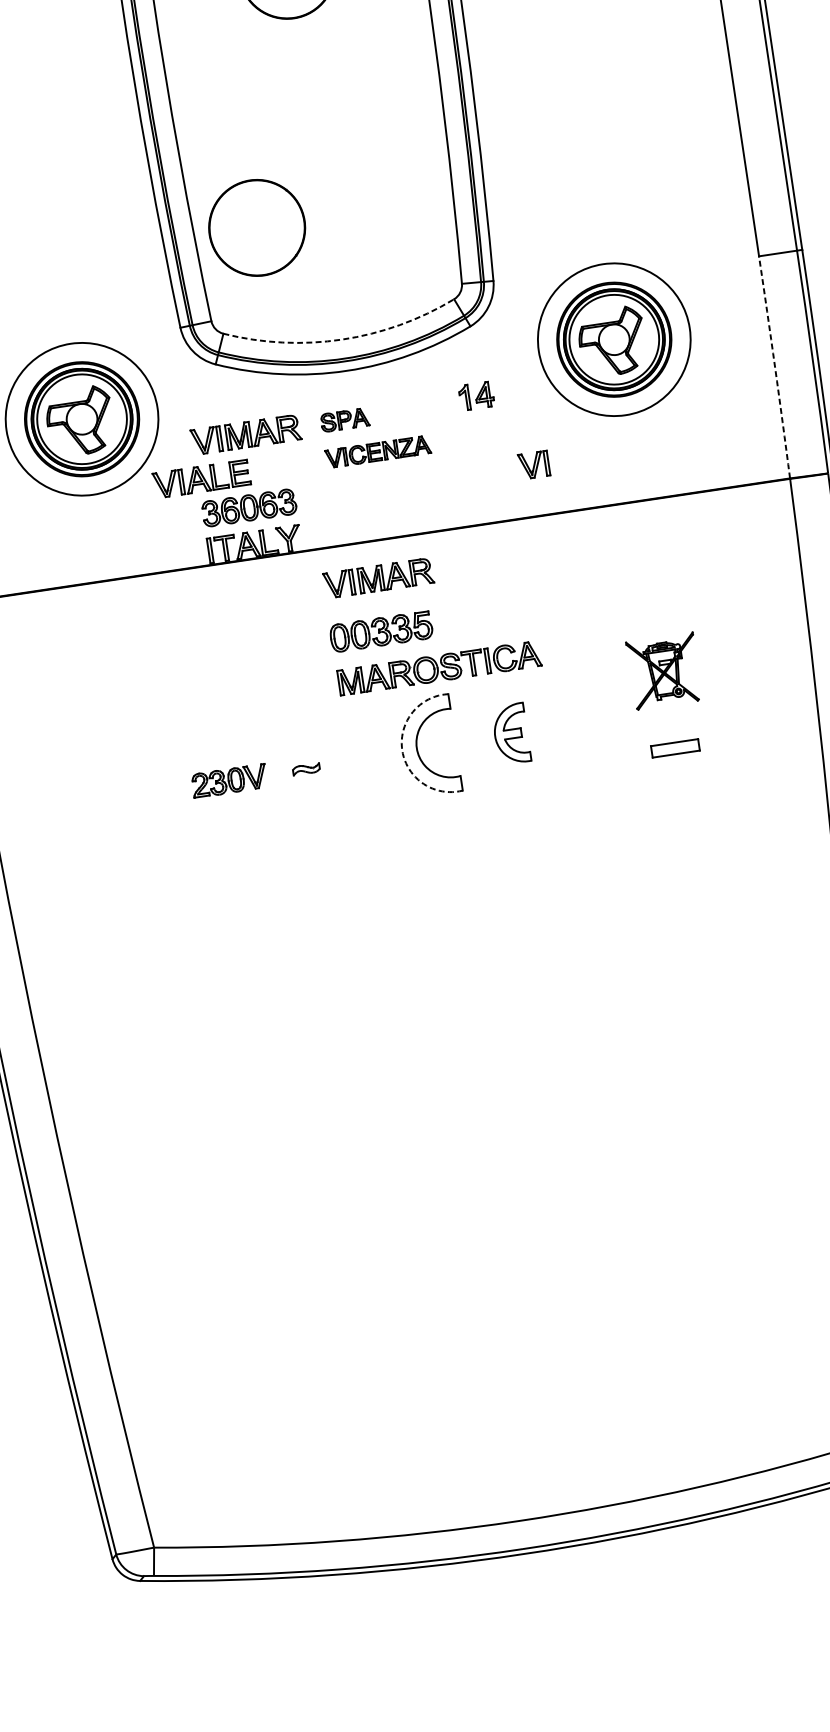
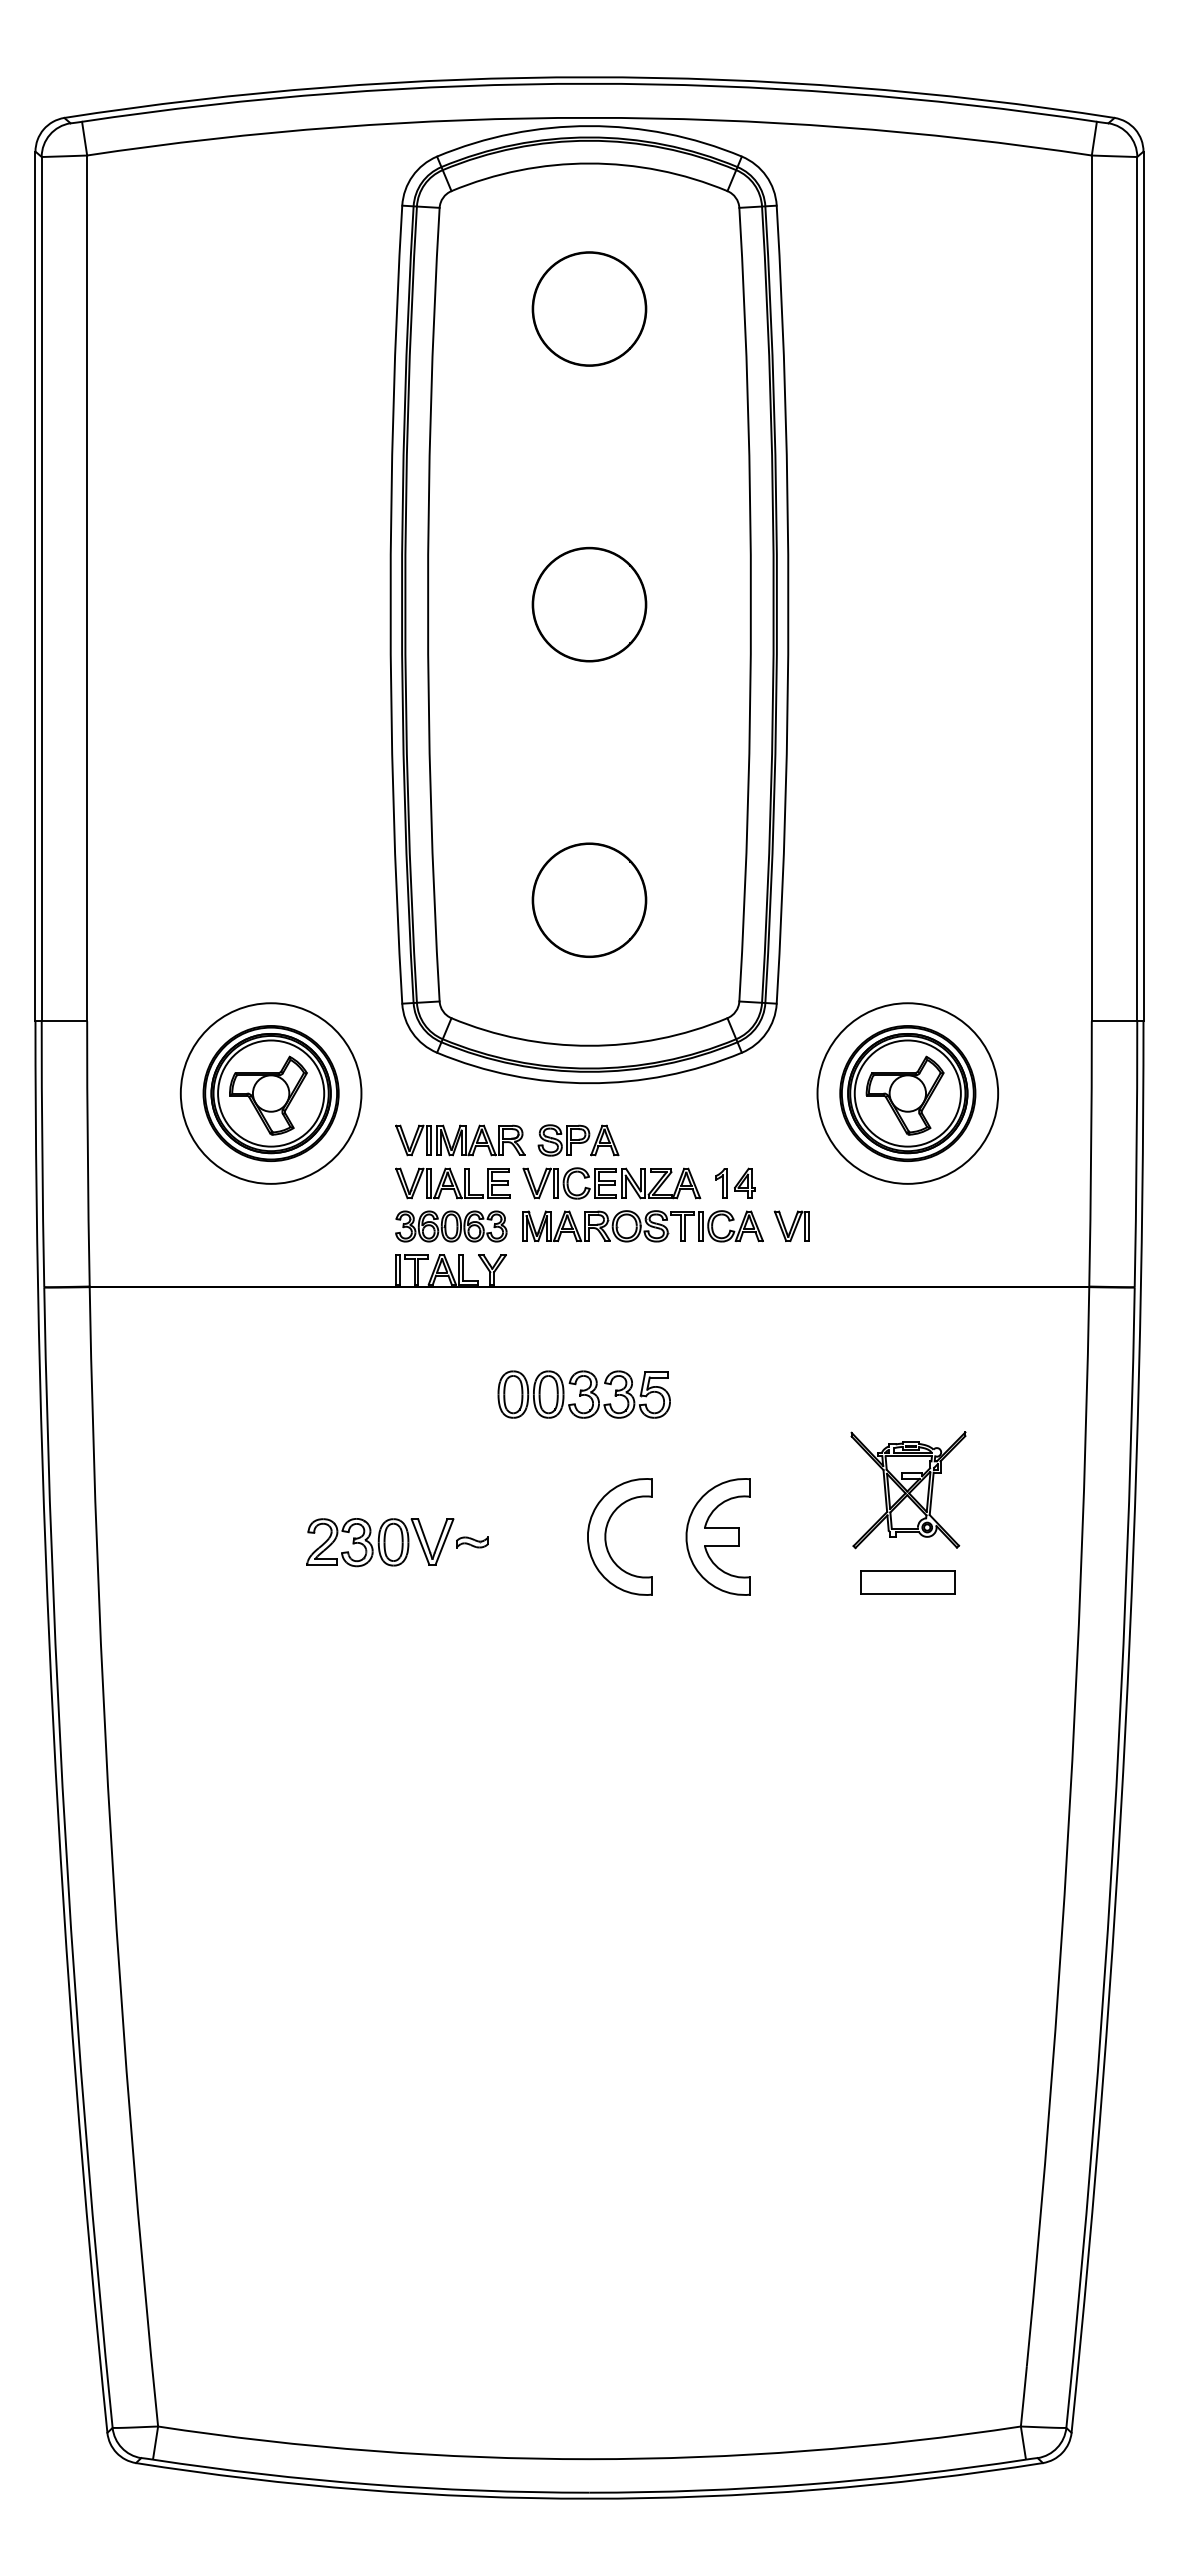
part: (257, 227) -> (589, 899), moved
arc: (342, 339) -> (589, 1045), dashed -> solid
arc: (775, 366) -> (1091, 1153), dashed -> solid
part: (476, 395) -> (735, 1182), moved
part: (344, 420) -> (578, 1140), size x1.43
part: (377, 451) -> (611, 1183), size x1.43
part: (201, 479) -> (452, 1183), moved
part: (378, 578) -> (590, 1331), removed
part: (380, 631) -> (583, 1394), size x1.43
part: (439, 668) -> (642, 1226), moved
part: (664, 671) -> (908, 1490), size x1.43
part: (510, 733) -> (717, 1536), size x1.67
part: (675, 748) -> (907, 1582), size x1.67
arc: (401, 750) -> (587, 1536), dashed -> solid
part: (229, 780) -> (380, 1542), size x1.67

